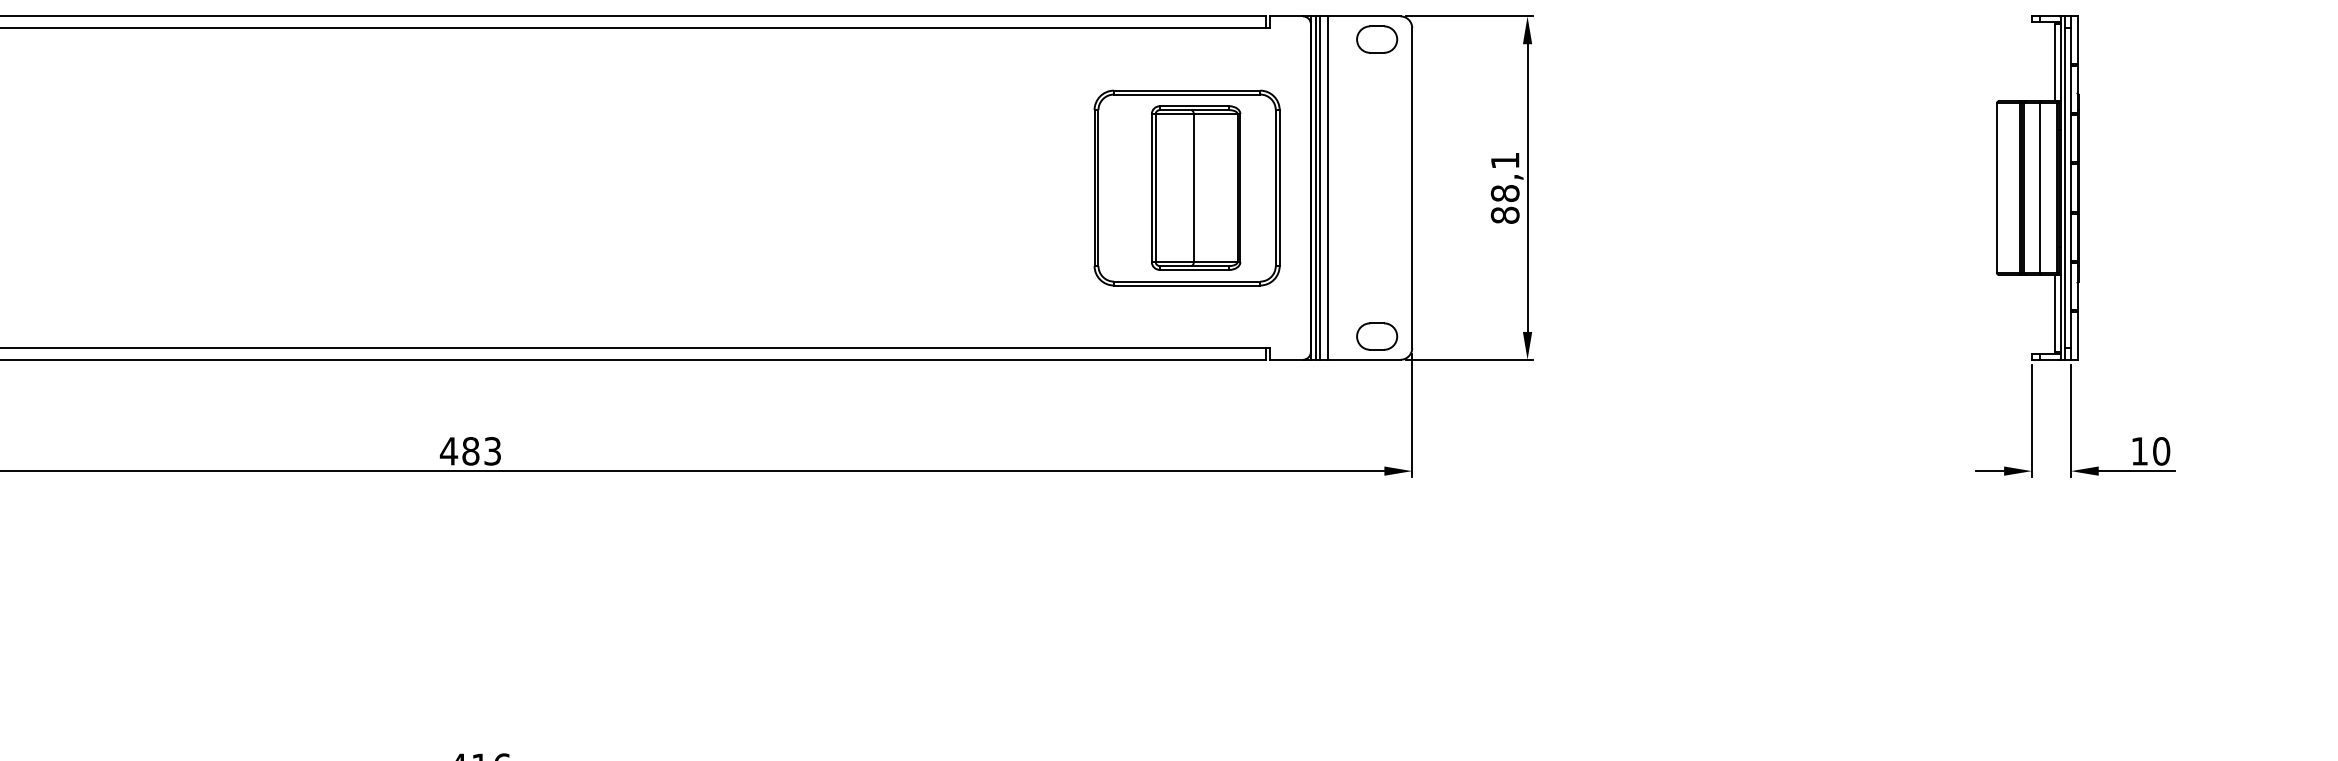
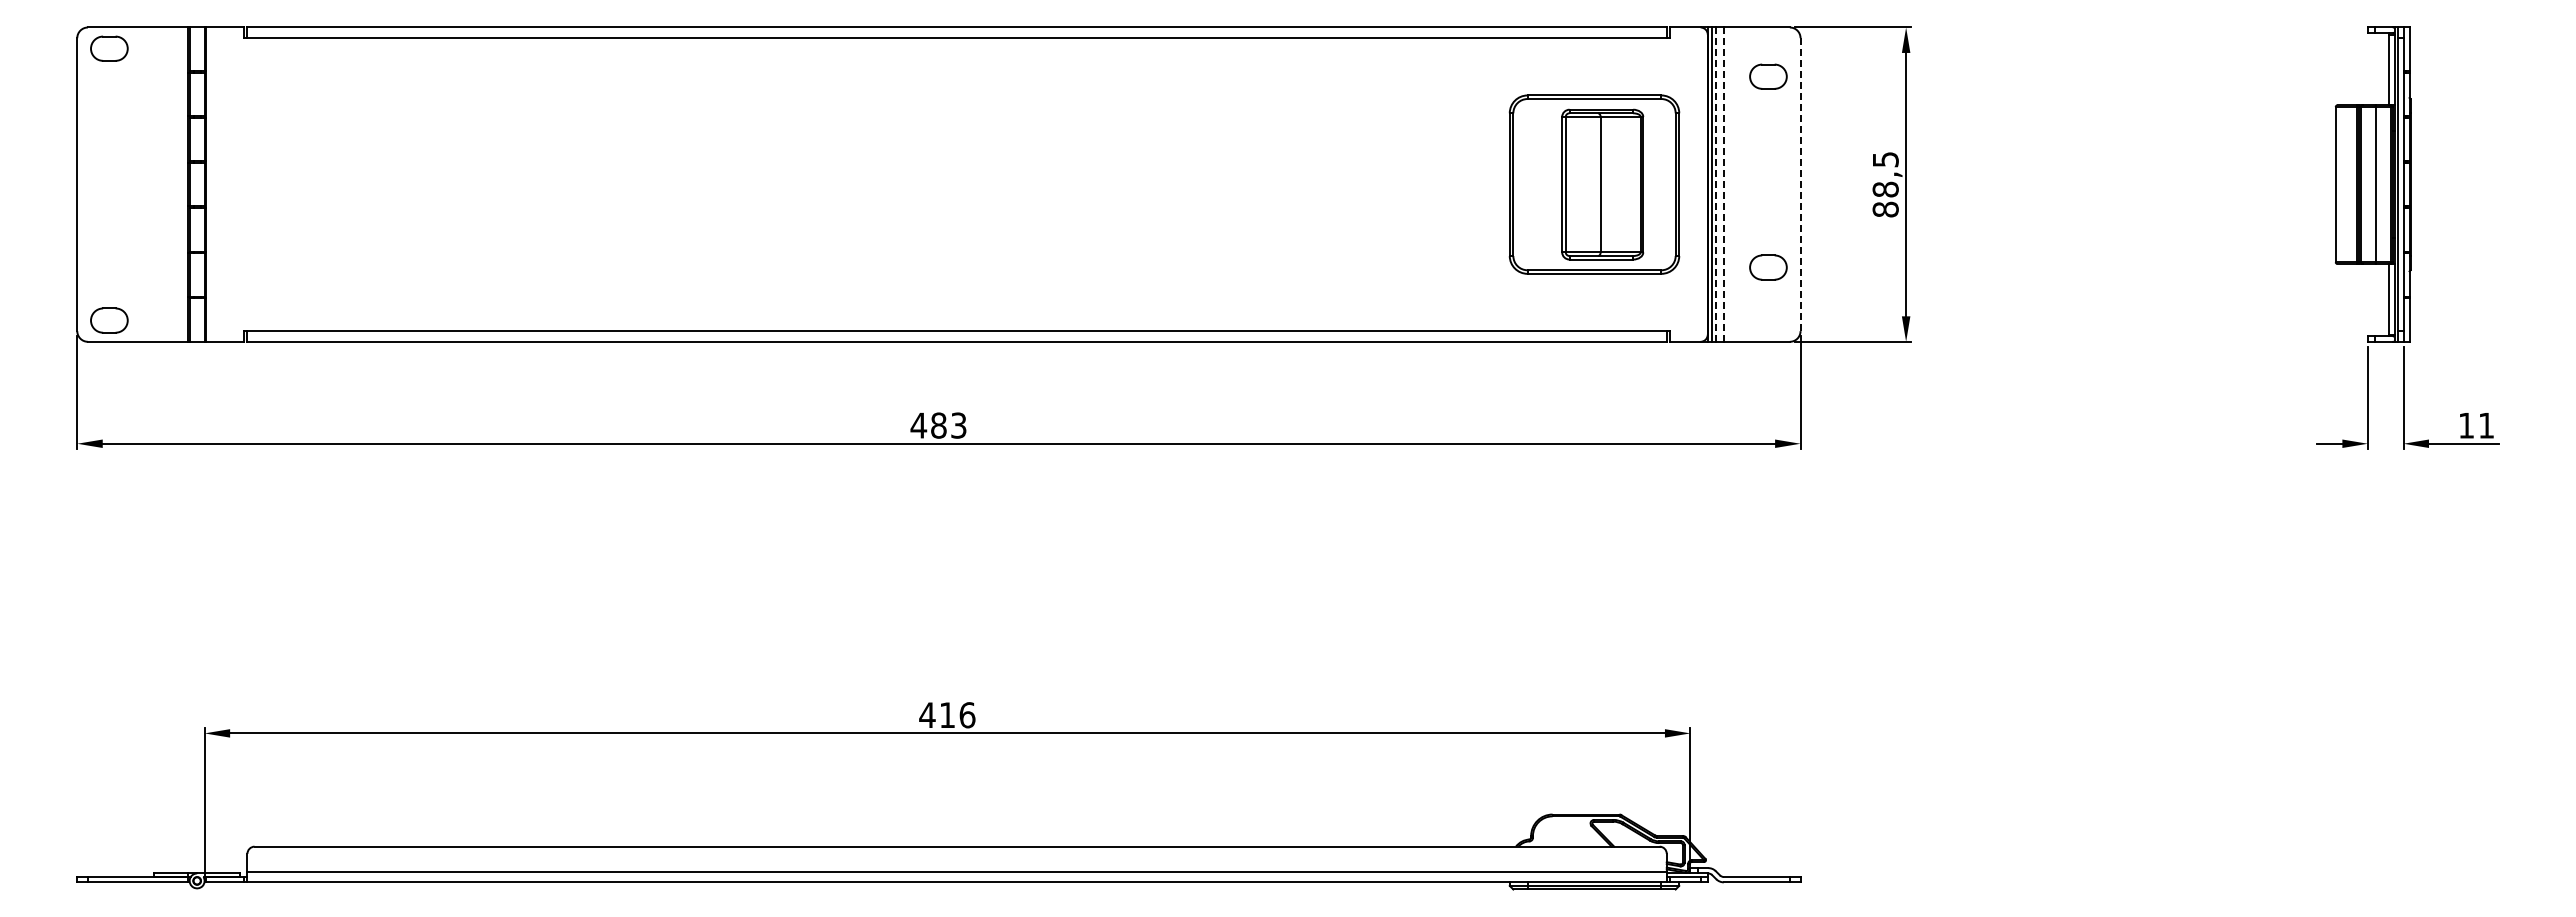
part: (1377, 39) -> (1768, 76), moved
text: (1505, 160) -> (1885, 159), 88,1 -> 88,5
line: (1328, 187) -> (1723, 184), solid -> dashed
line: (1412, 187) -> (1800, 184), solid -> dashed
line: (1320, 189) -> (1716, 185), solid -> dashed
part: (1377, 336) -> (1768, 267), moved
text: (2161, 451) -> (2486, 425), 10 -> 11

